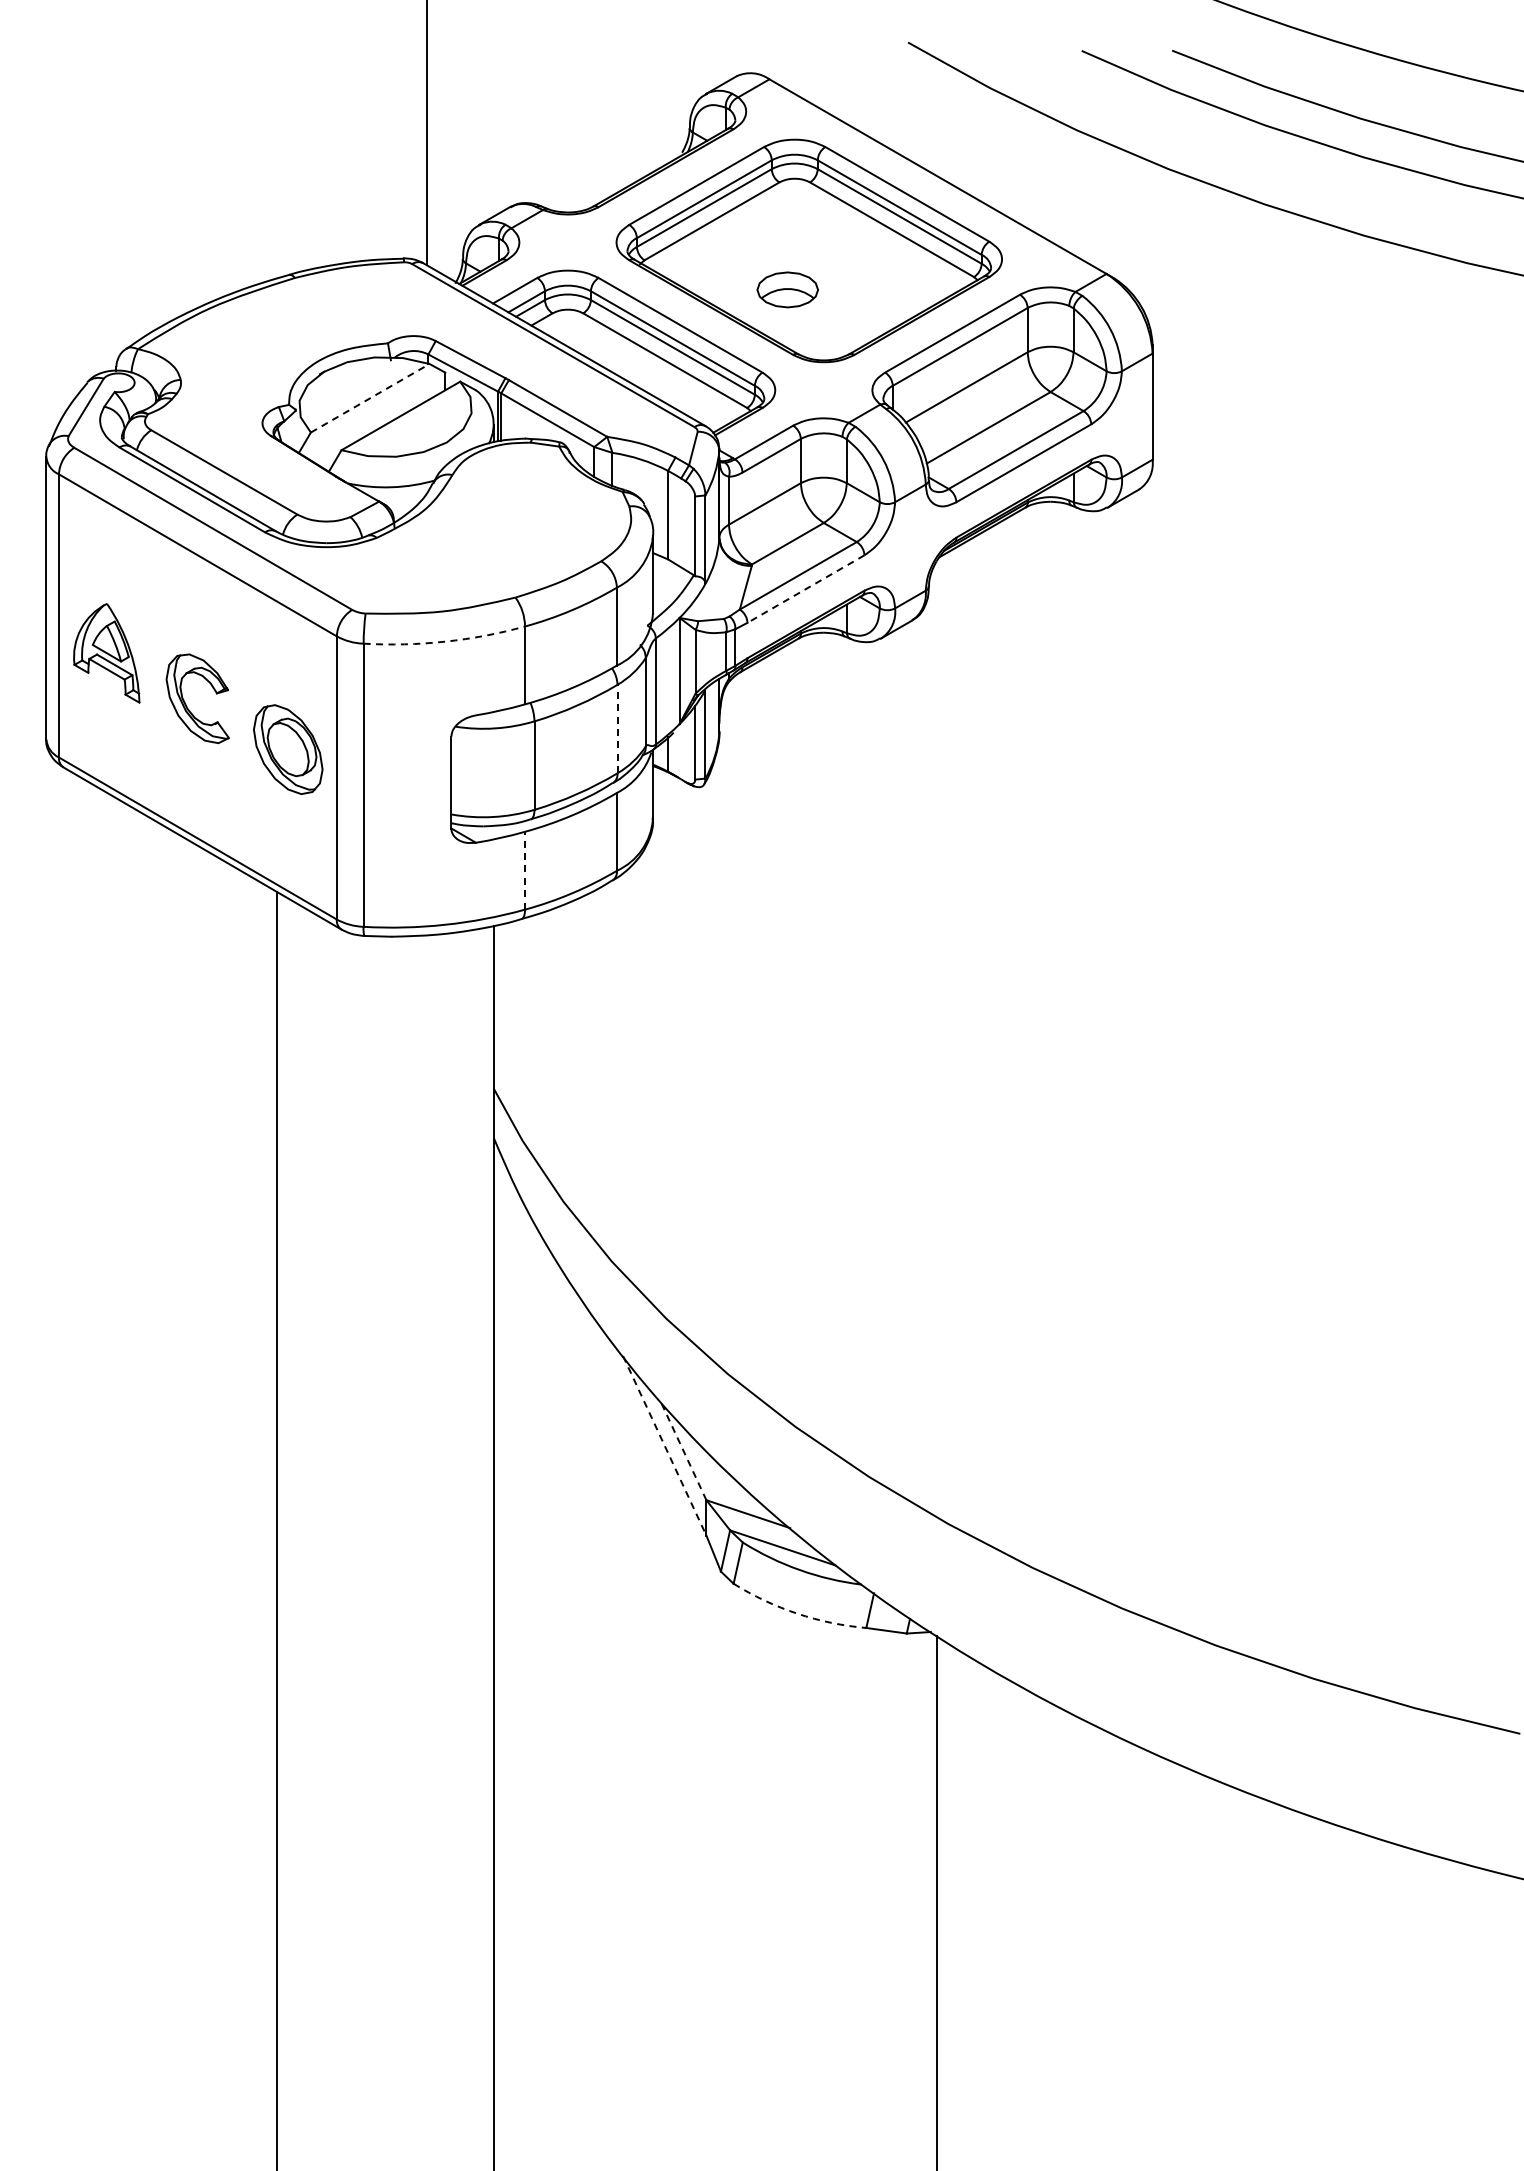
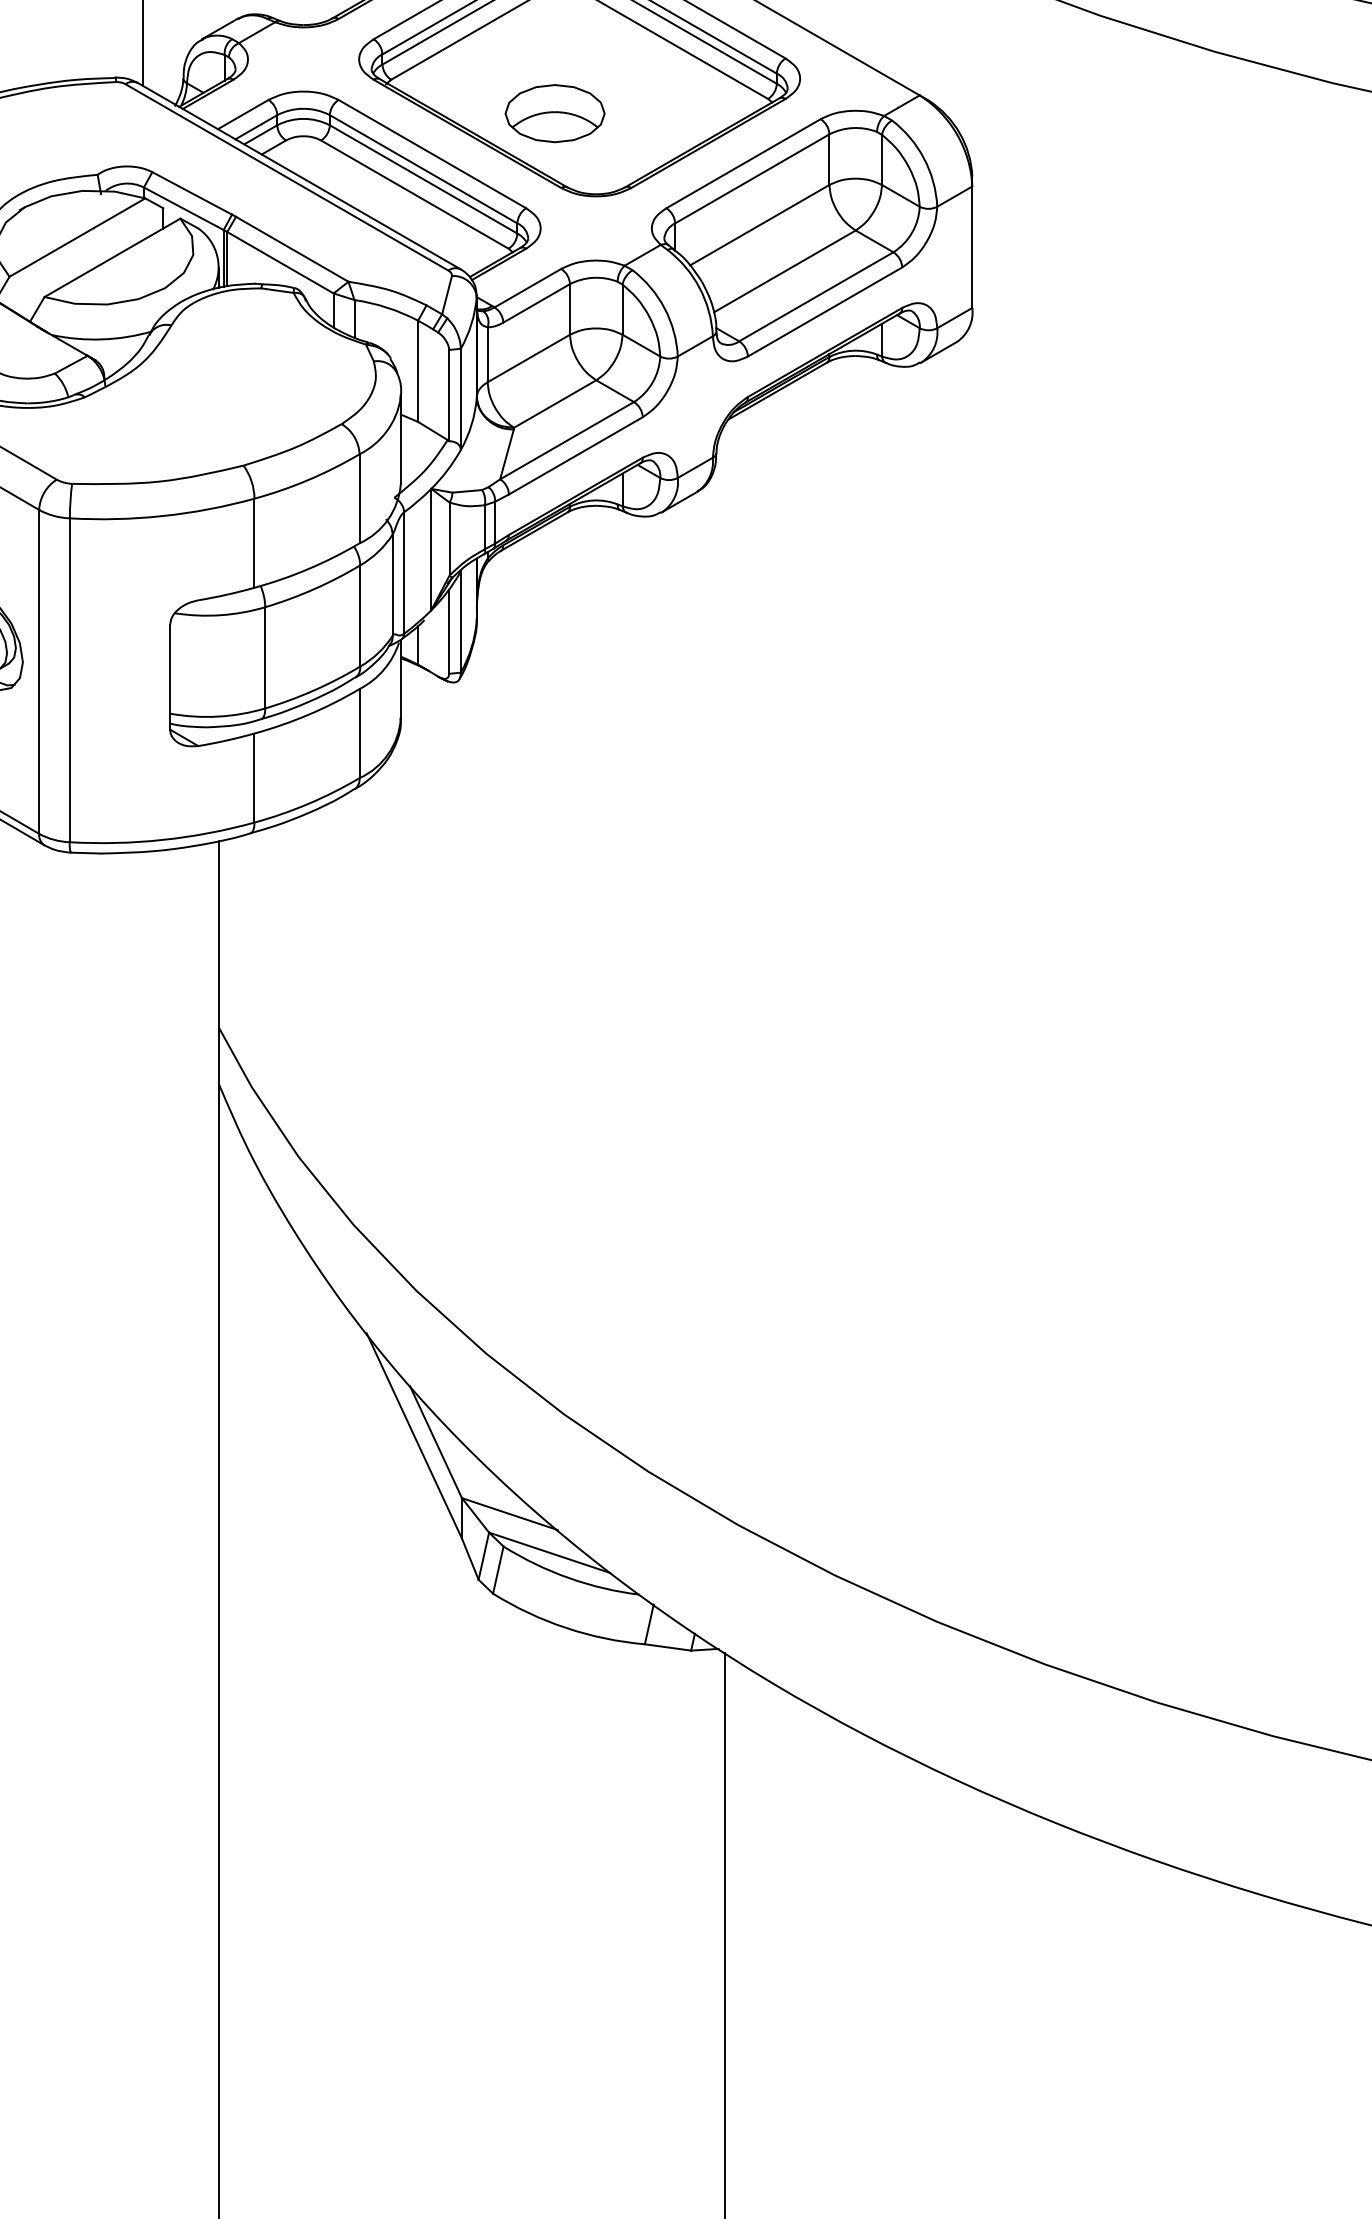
part: (787, 289) -> (554, 113), size x1.43
line: (370, 398) -> (77, 237), dashed -> solid
line: (805, 589) -> (575, 456), dashed -> solid
arc: (445, 641) -> (163, 515), dashed -> solid
line: (617, 728) -> (360, 615), dashed -> solid
line: (525, 870) -> (255, 777), dashed -> solid
line: (664, 1445) -> (414, 1435), dashed -> solid
line: (683, 1450) -> (435, 1441), dashed -> solid
arc: (797, 1613) -> (566, 1627), dashed -> solid

